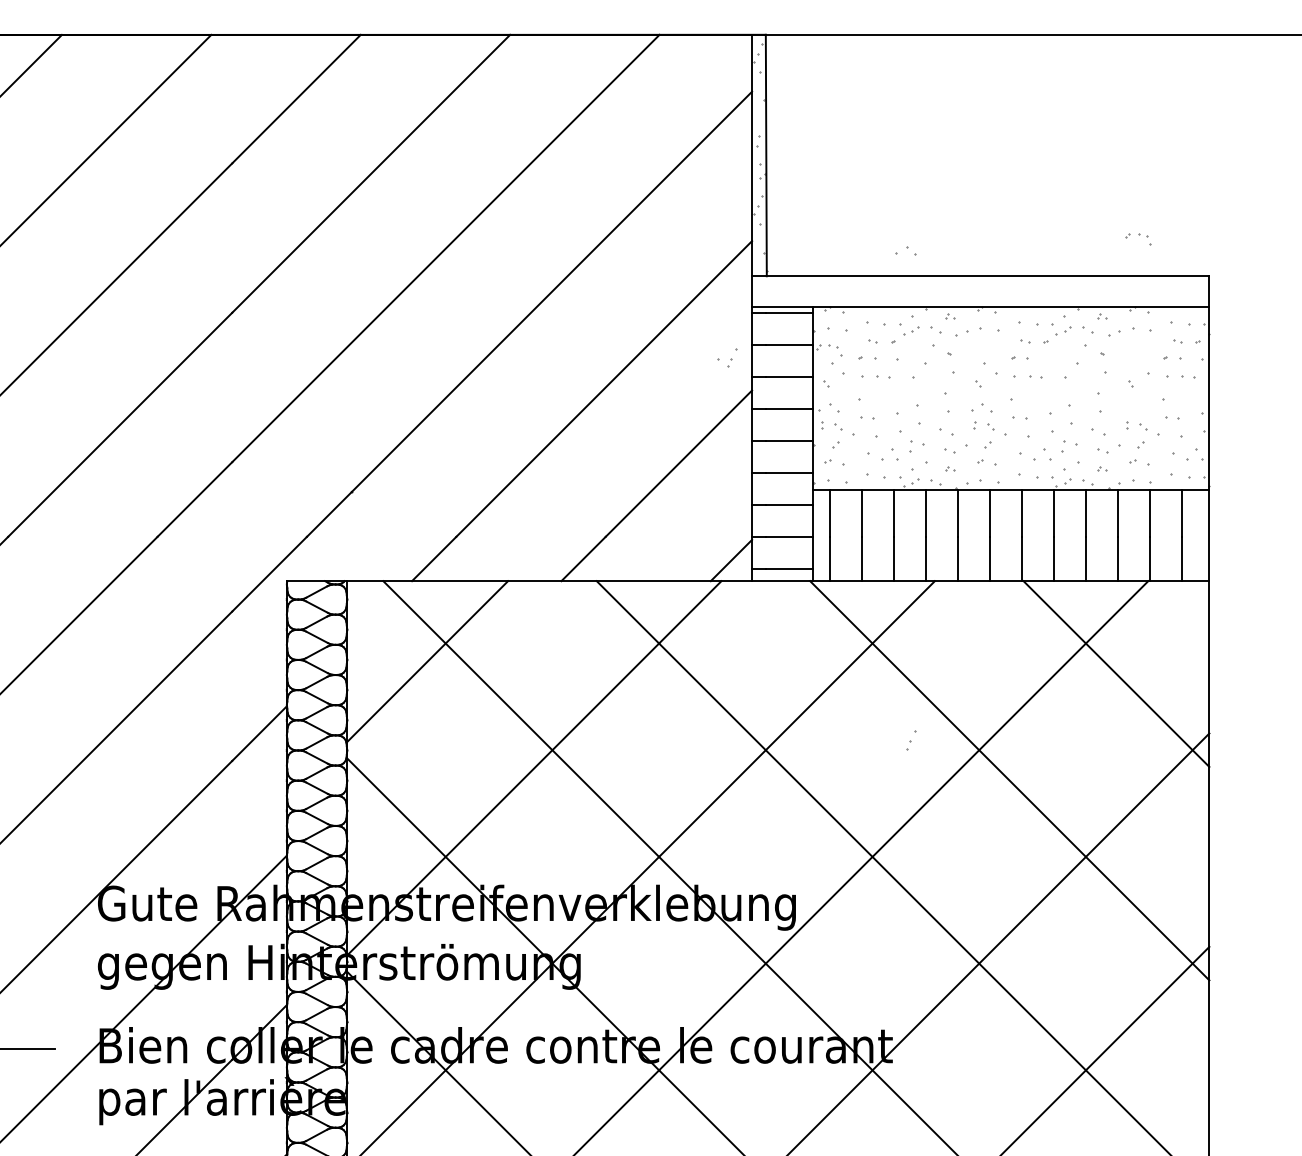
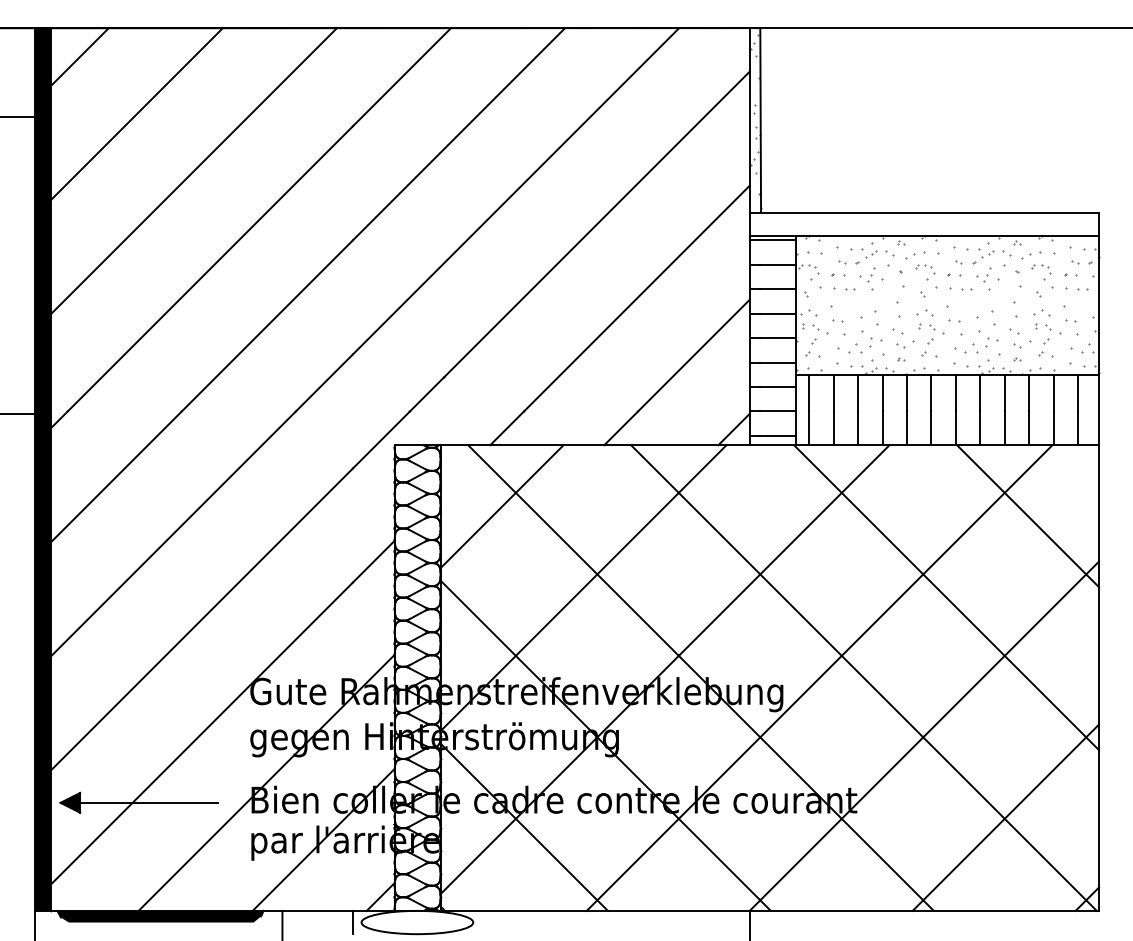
part: (1139, 239) -> (925, 269), moved
part: (906, 250) -> (1041, 312), moved
part: (1135, 346) -> (1042, 266), added
part: (726, 357) -> (983, 274), moved
part: (911, 739) -> (871, 274), moved

